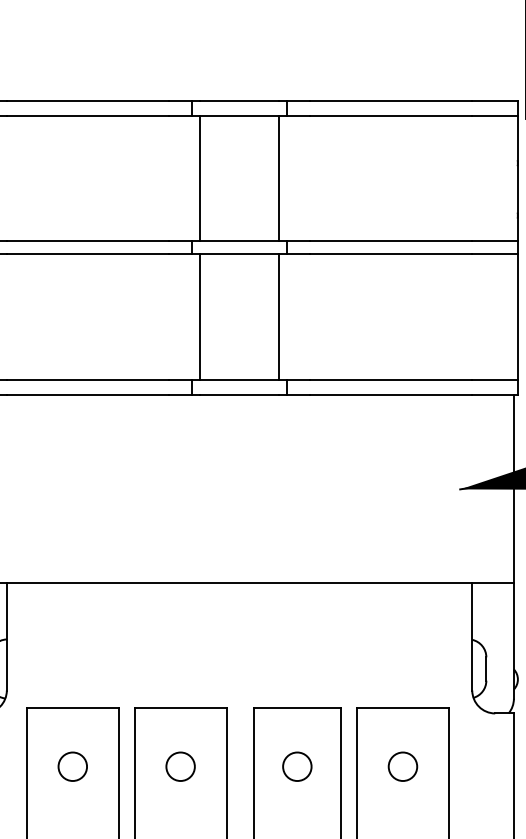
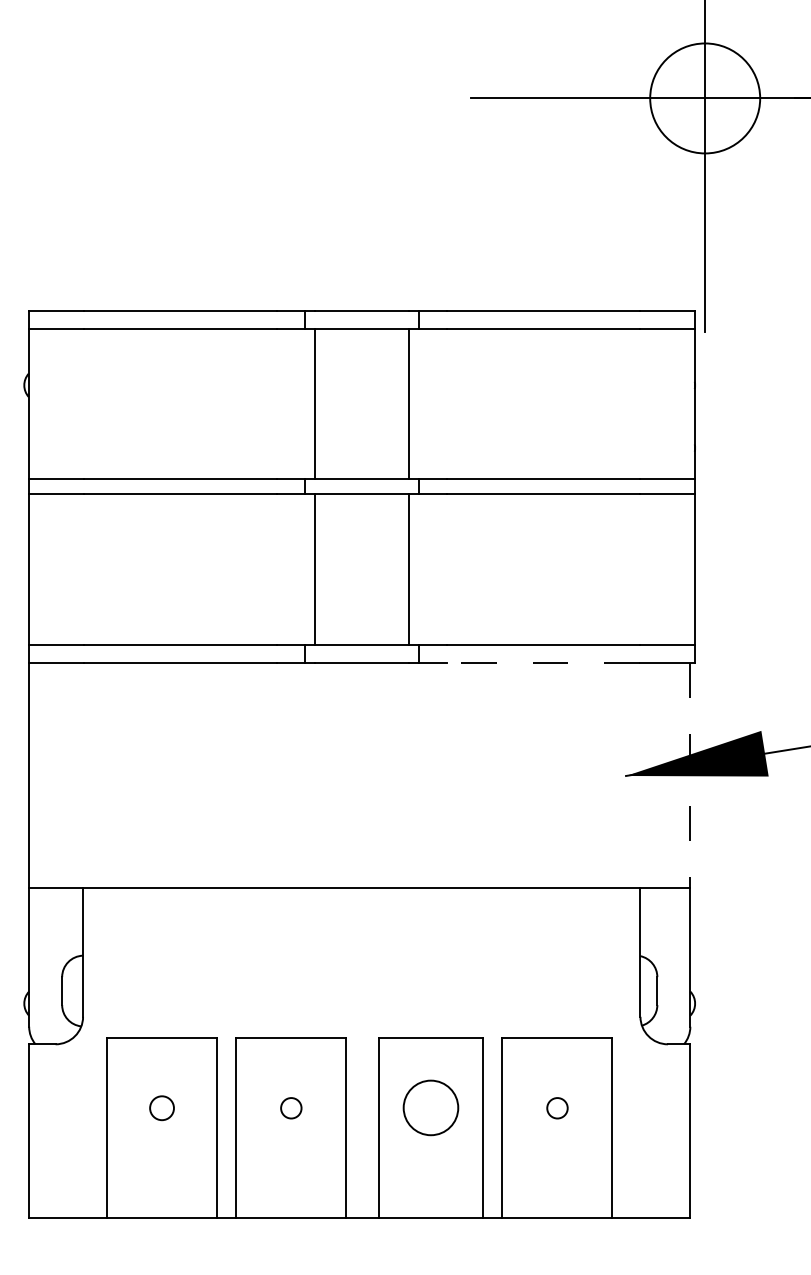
line: (391, 394) -> (543, 662), solid -> dashed
line: (514, 488) -> (690, 775), solid -> dashed
circle: (72, 767) -> (161, 1108), size x0.7
circle: (180, 767) -> (291, 1108), size x0.6
circle: (296, 767) -> (430, 1108), size x1.6
circle: (402, 767) -> (557, 1108), size x0.6

